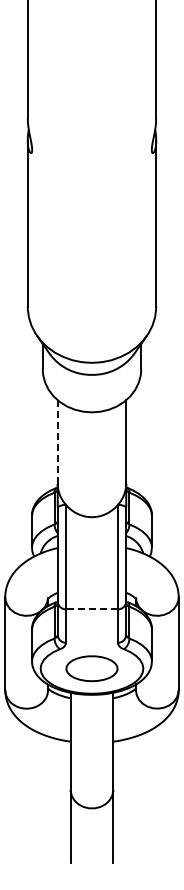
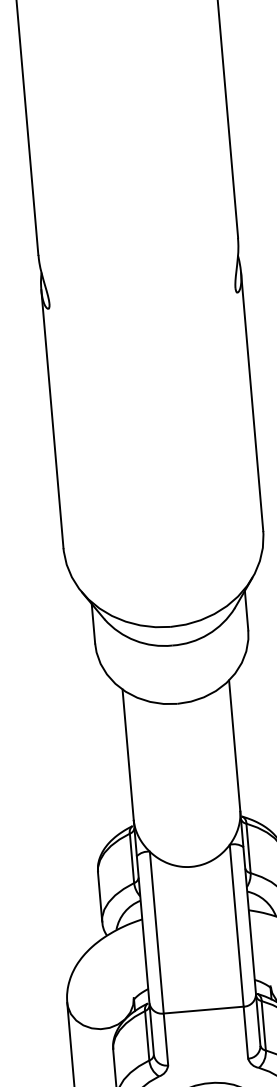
line: (57, 442) -> (127, 755), dashed -> solid
line: (91, 609) -> (202, 1010), dashed -> solid

